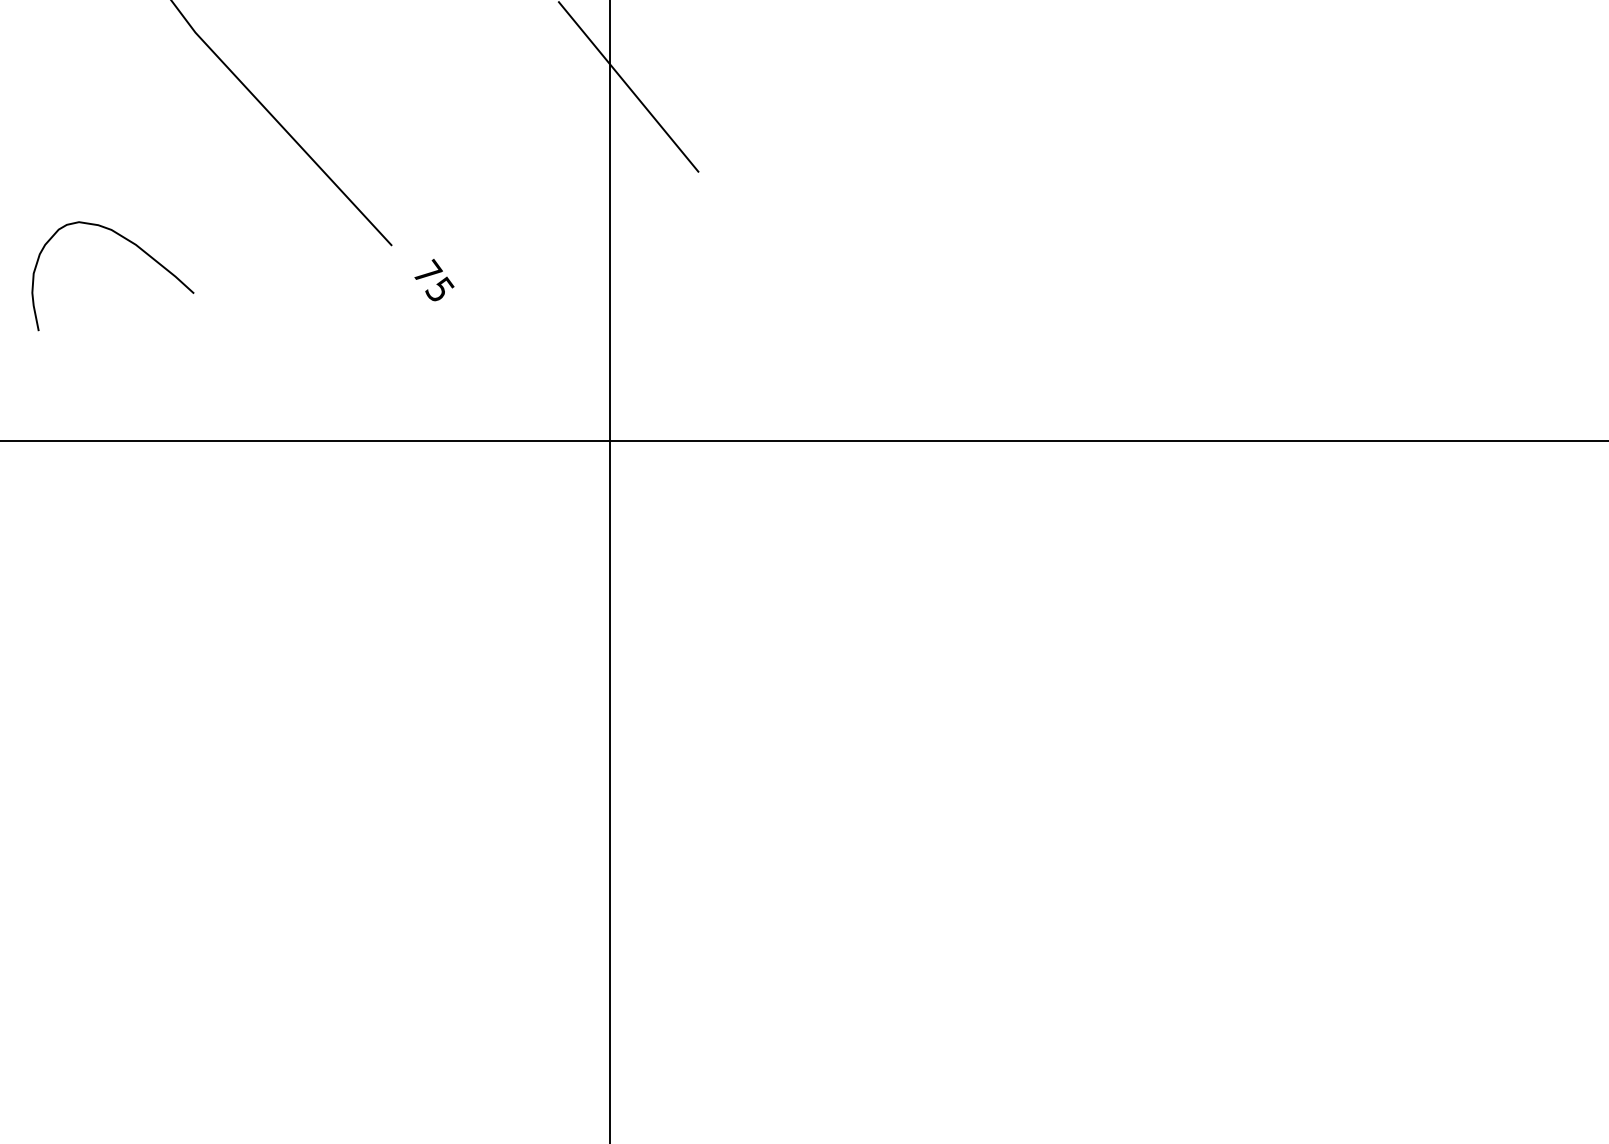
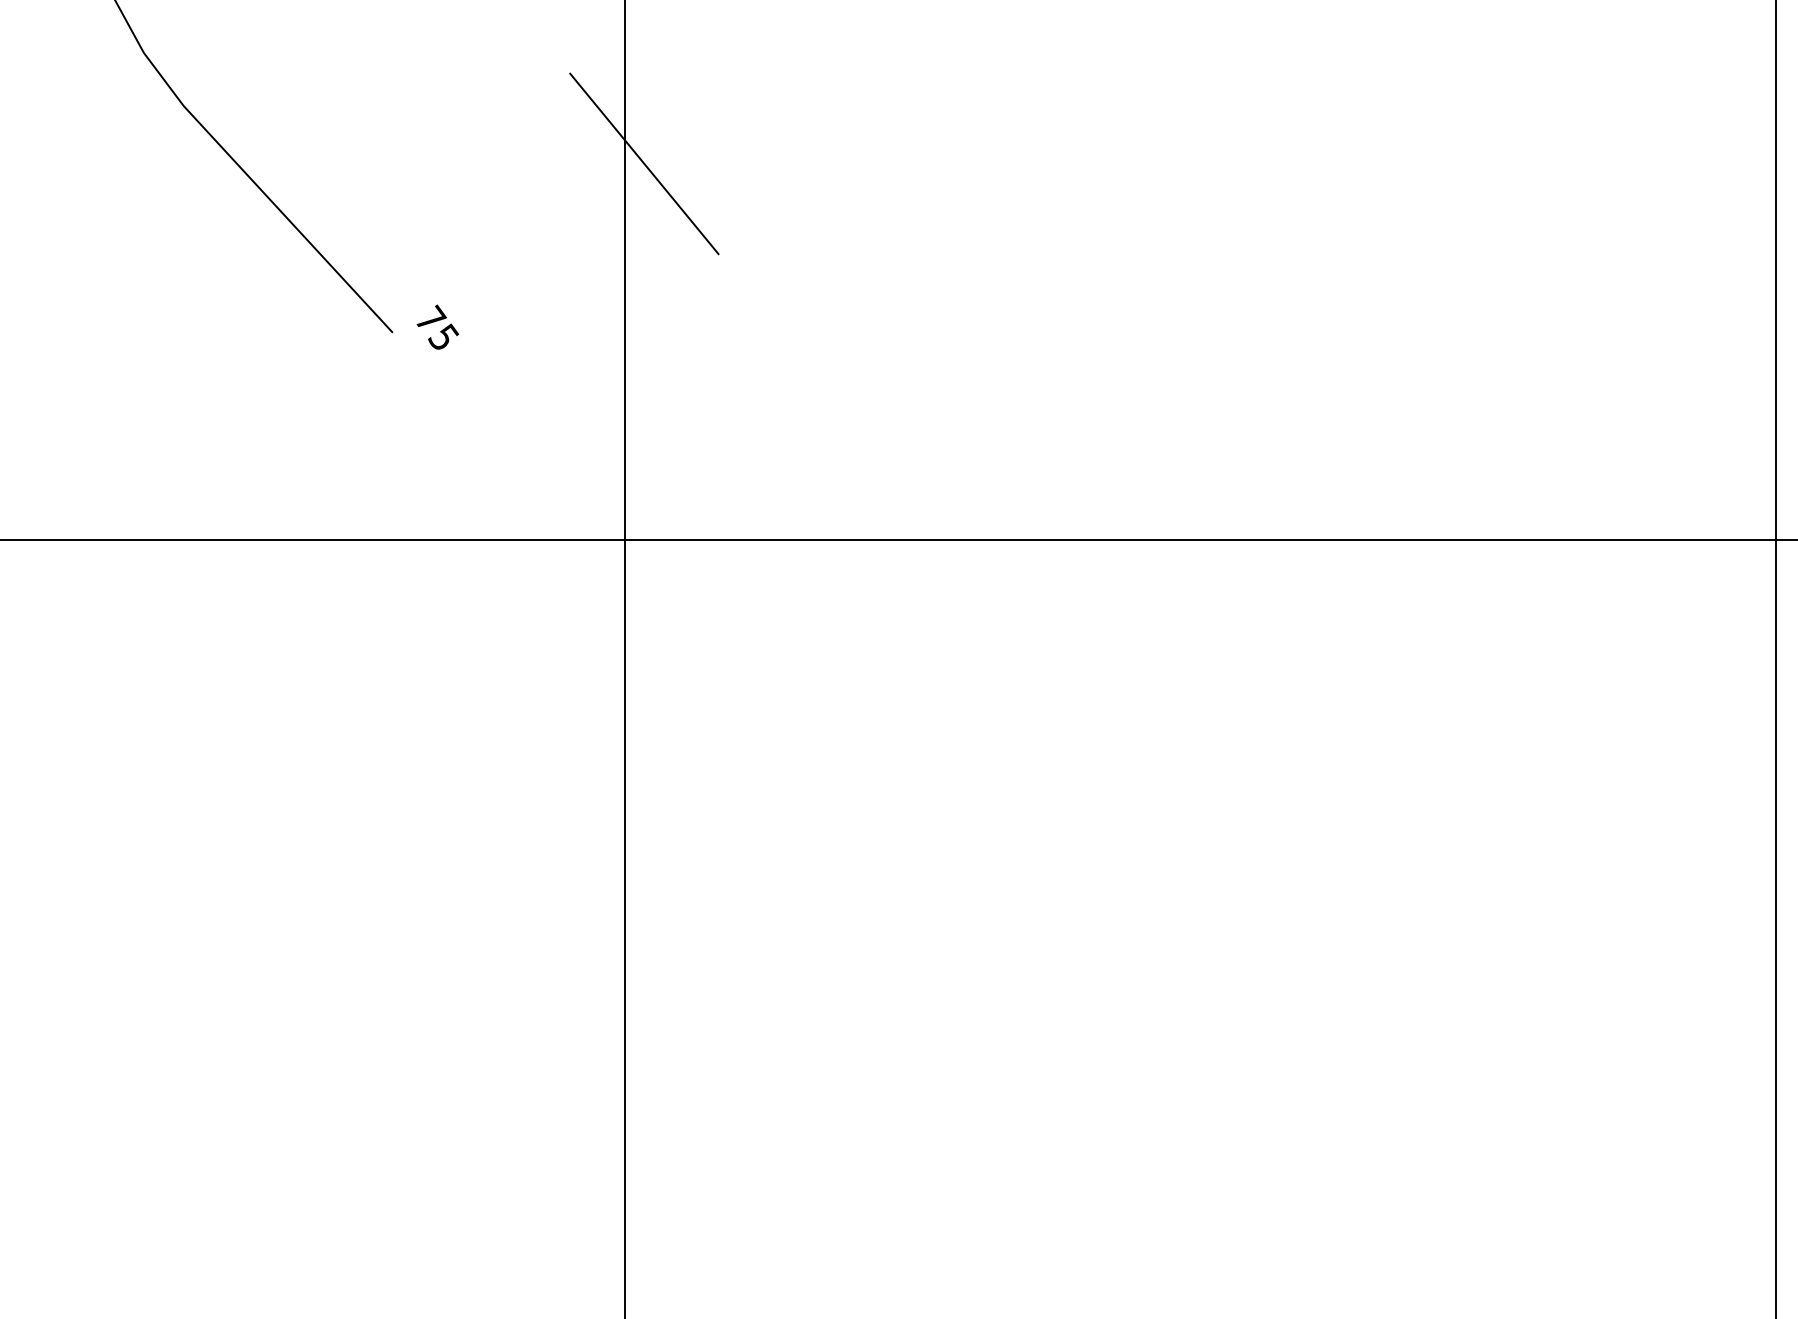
curve: (130, 242) -> (114, 329), removed
text: (434, 279) -> (437, 326), moved

